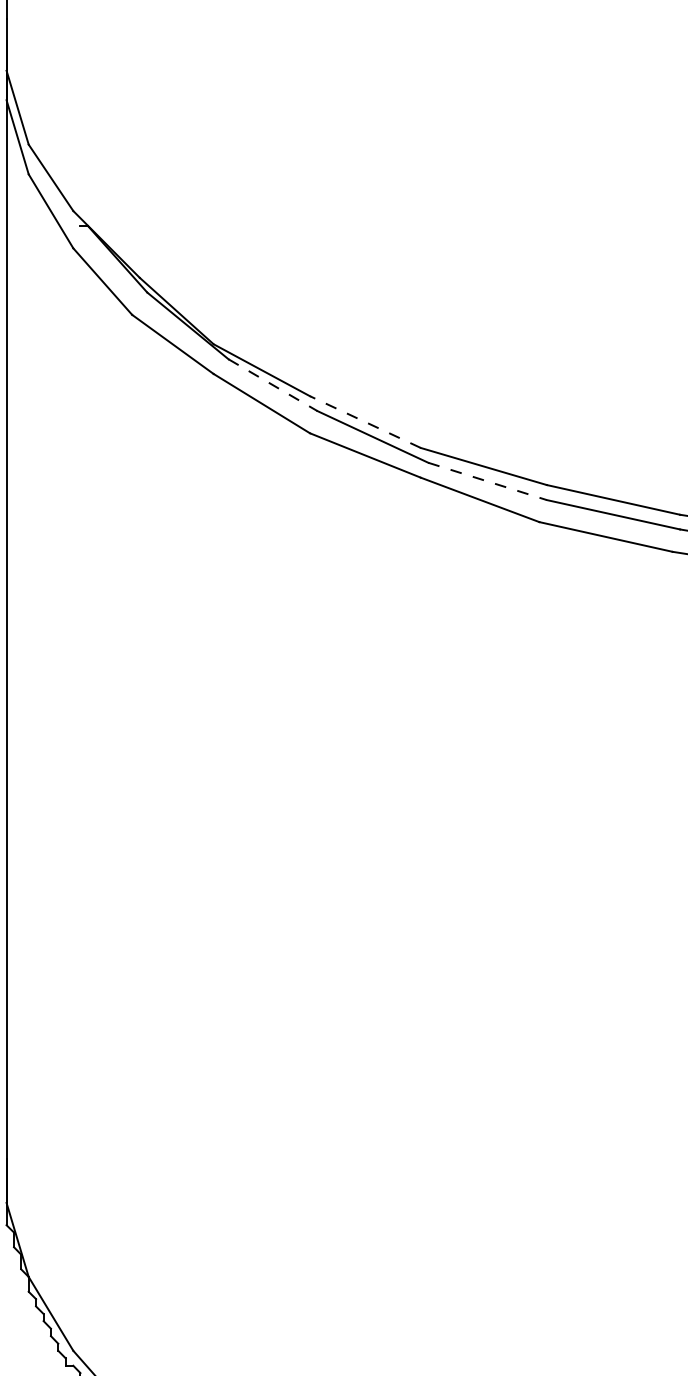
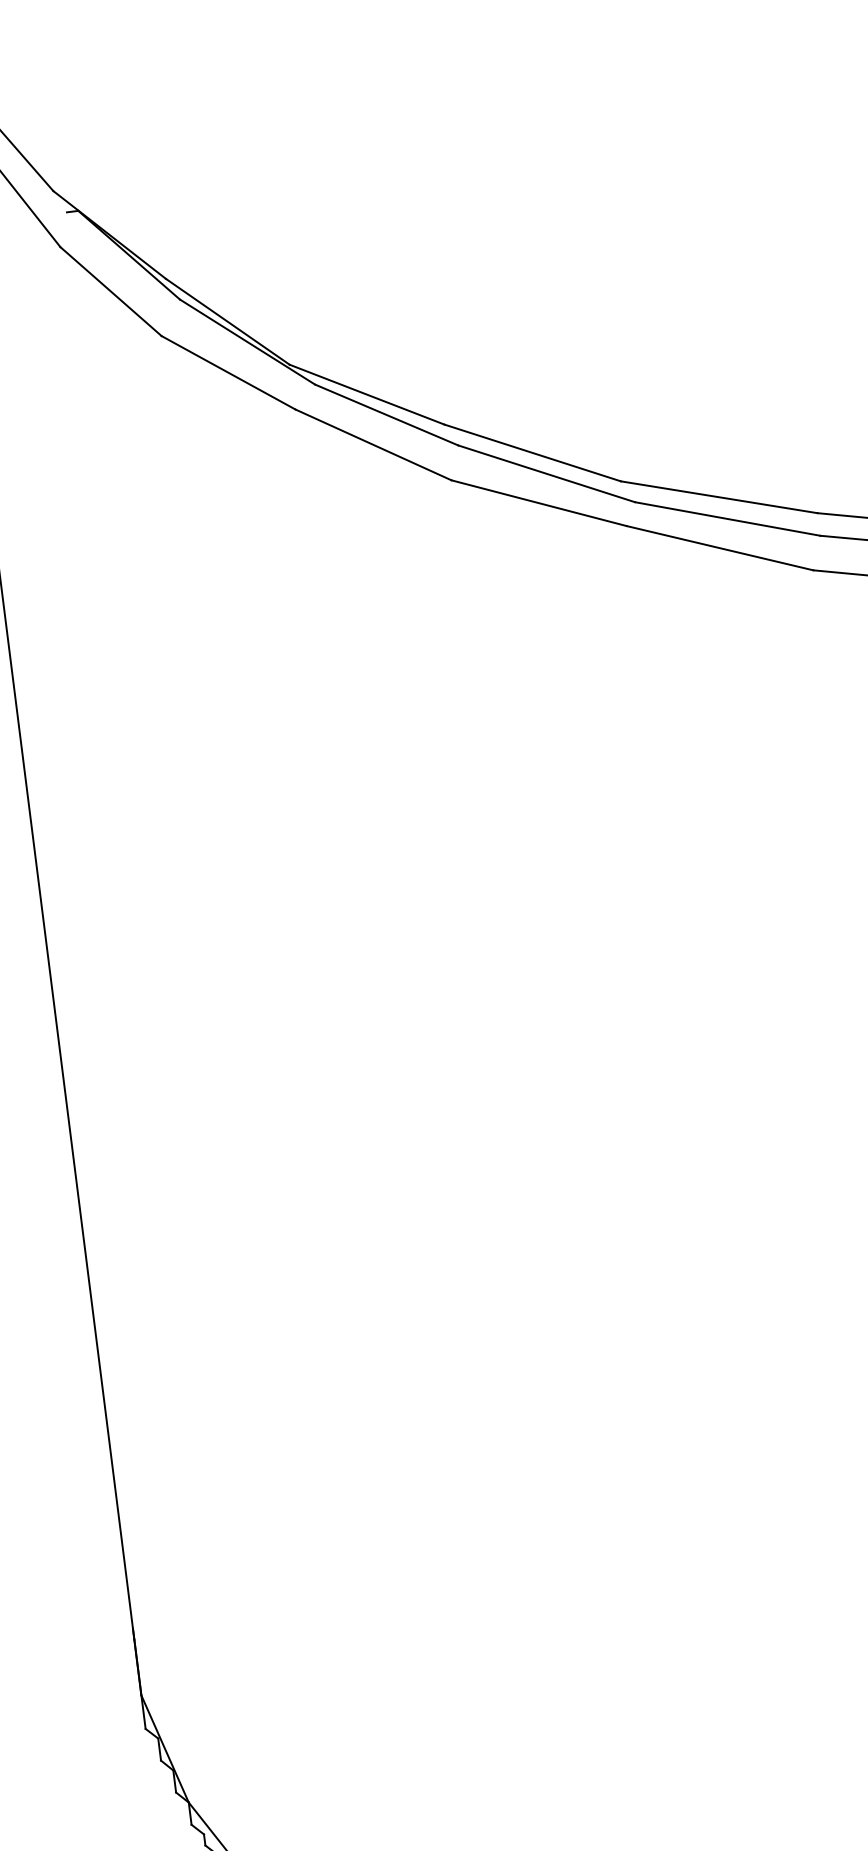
line: (273, 385) -> (387, 415), dashed -> solid
line: (365, 421) -> (532, 452), dashed -> solid
line: (488, 481) -> (729, 518), dashed -> solid

